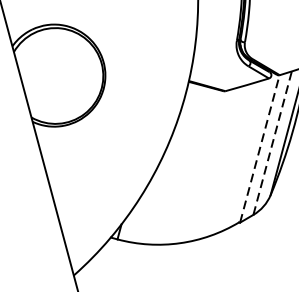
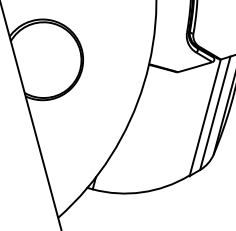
line: (272, 143) -> (215, 113), dashed -> solid
line: (260, 148) -> (205, 117), dashed -> solid

